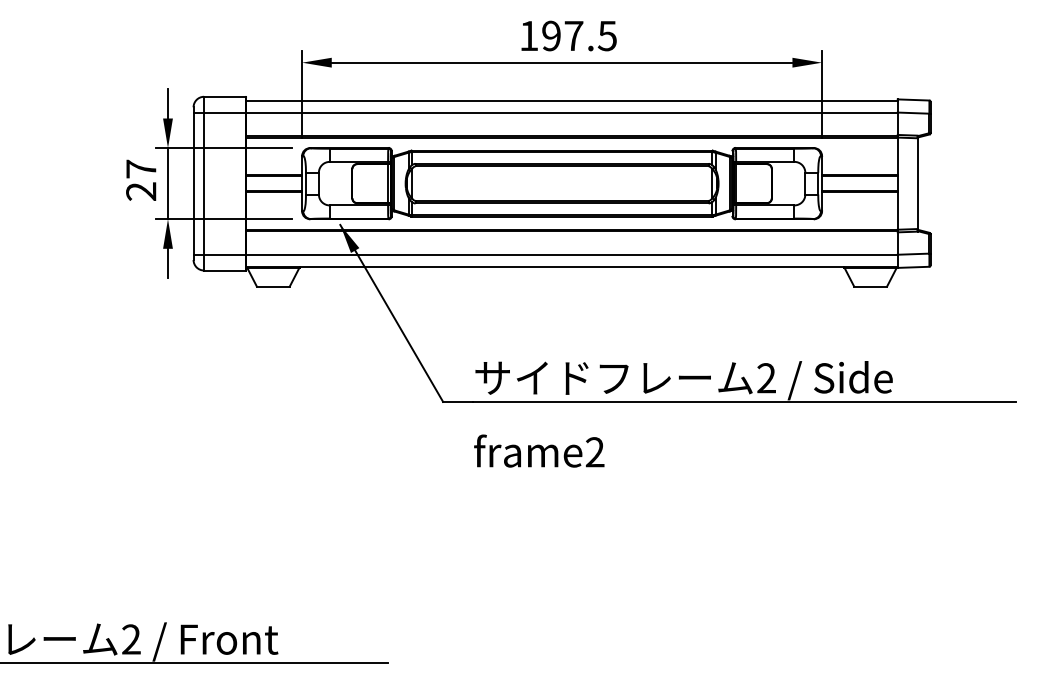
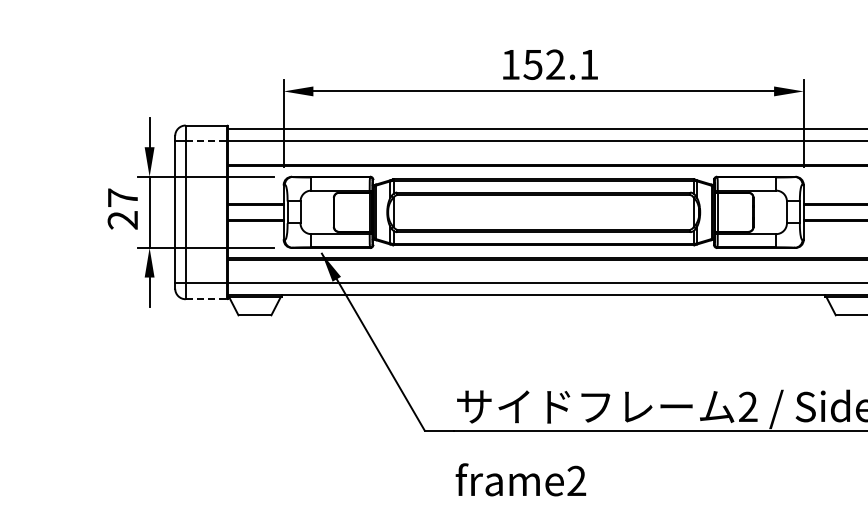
text: (578, 35) -> (560, 64), 197.5 -> 152.1
line: (224, 112) -> (206, 141), solid -> dashed
line: (224, 270) -> (206, 299), solid -> dashed

